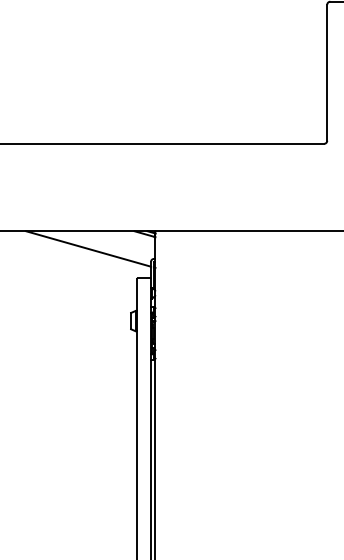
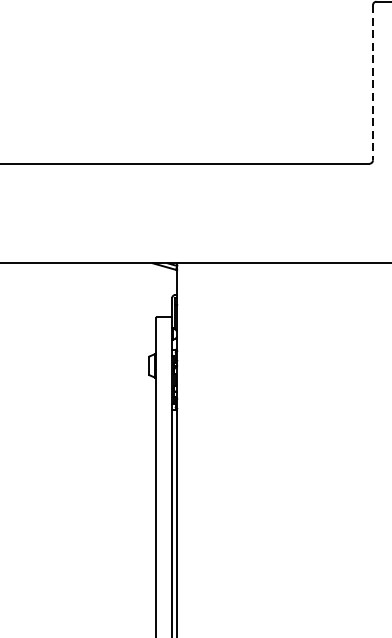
line: (327, 72) -> (373, 82), solid -> dashed
line: (88, 248) -> (100, 283), removed

